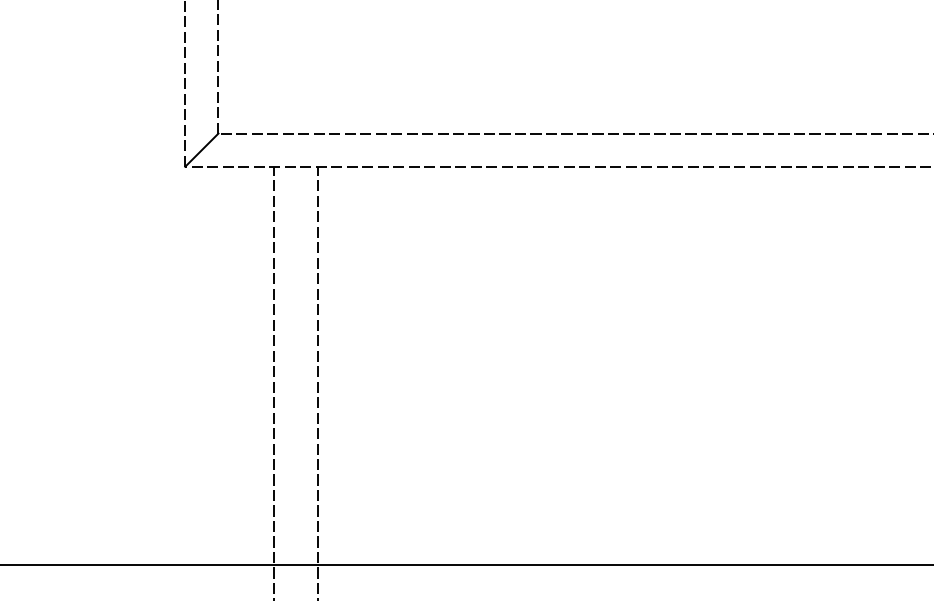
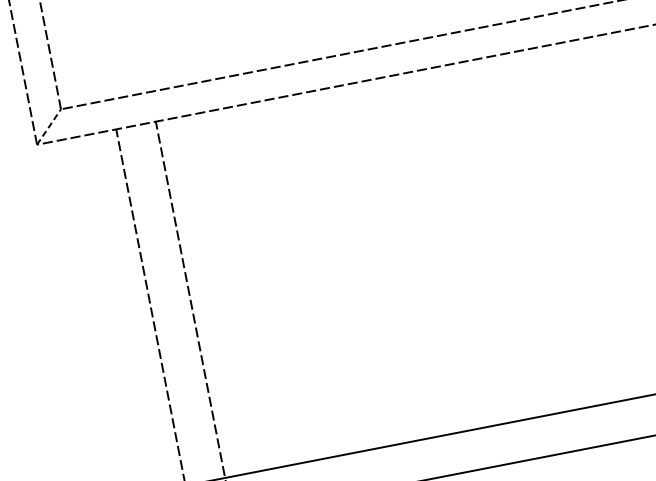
line: (202, 149) -> (49, 126), solid -> dashed

